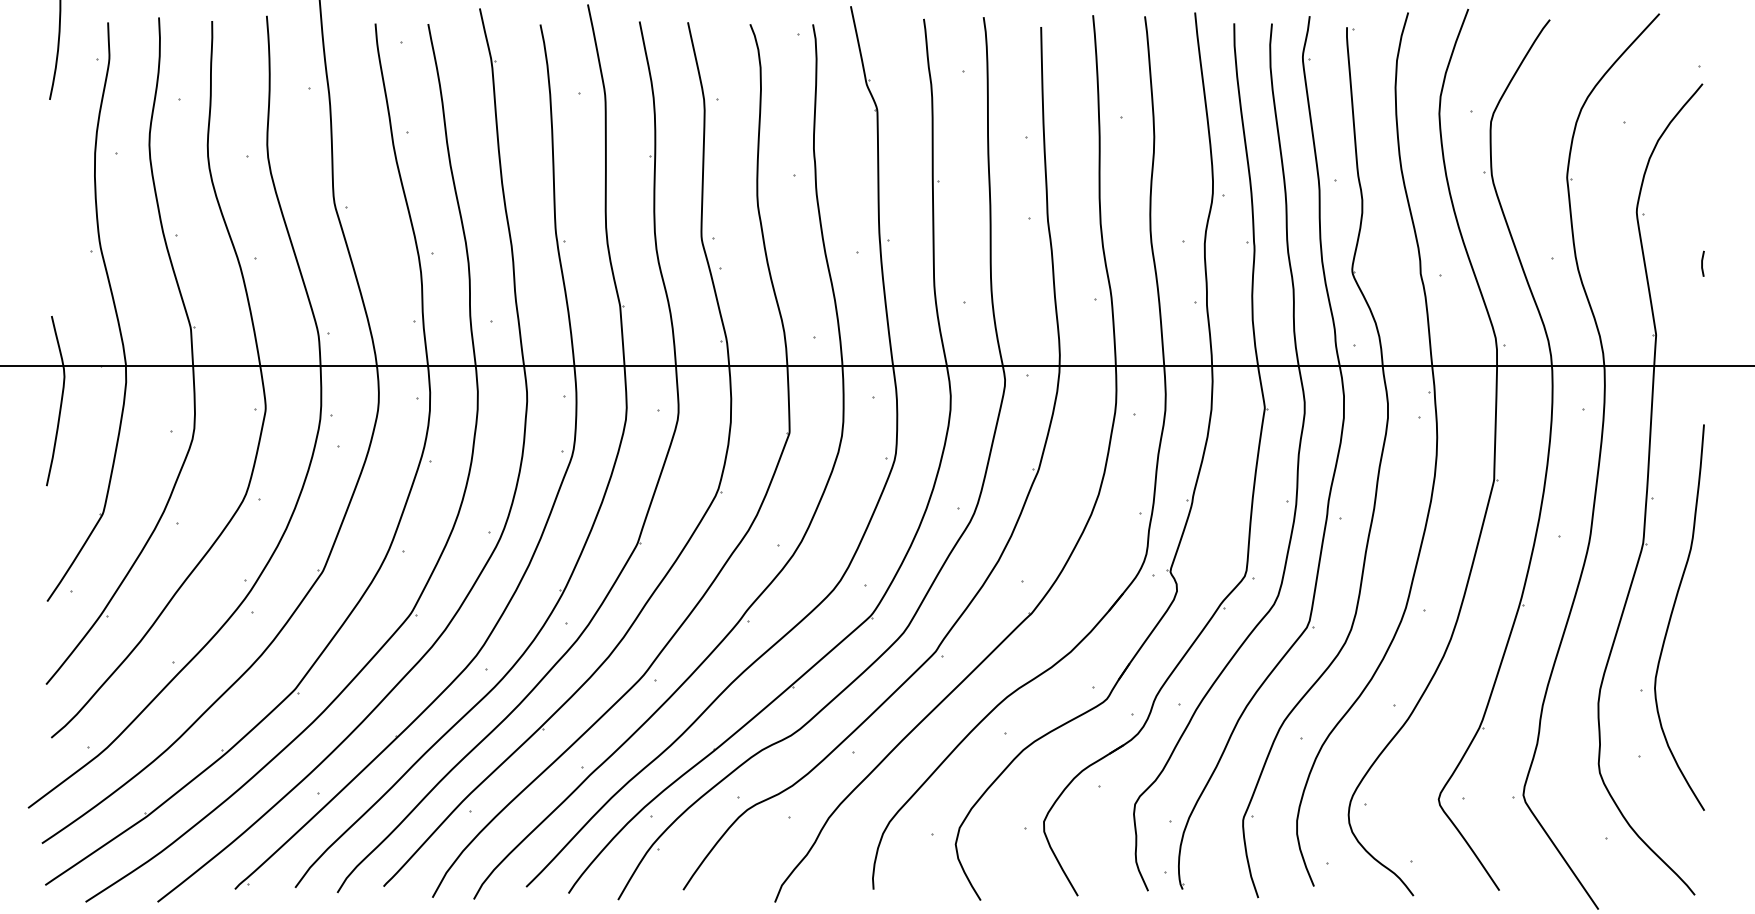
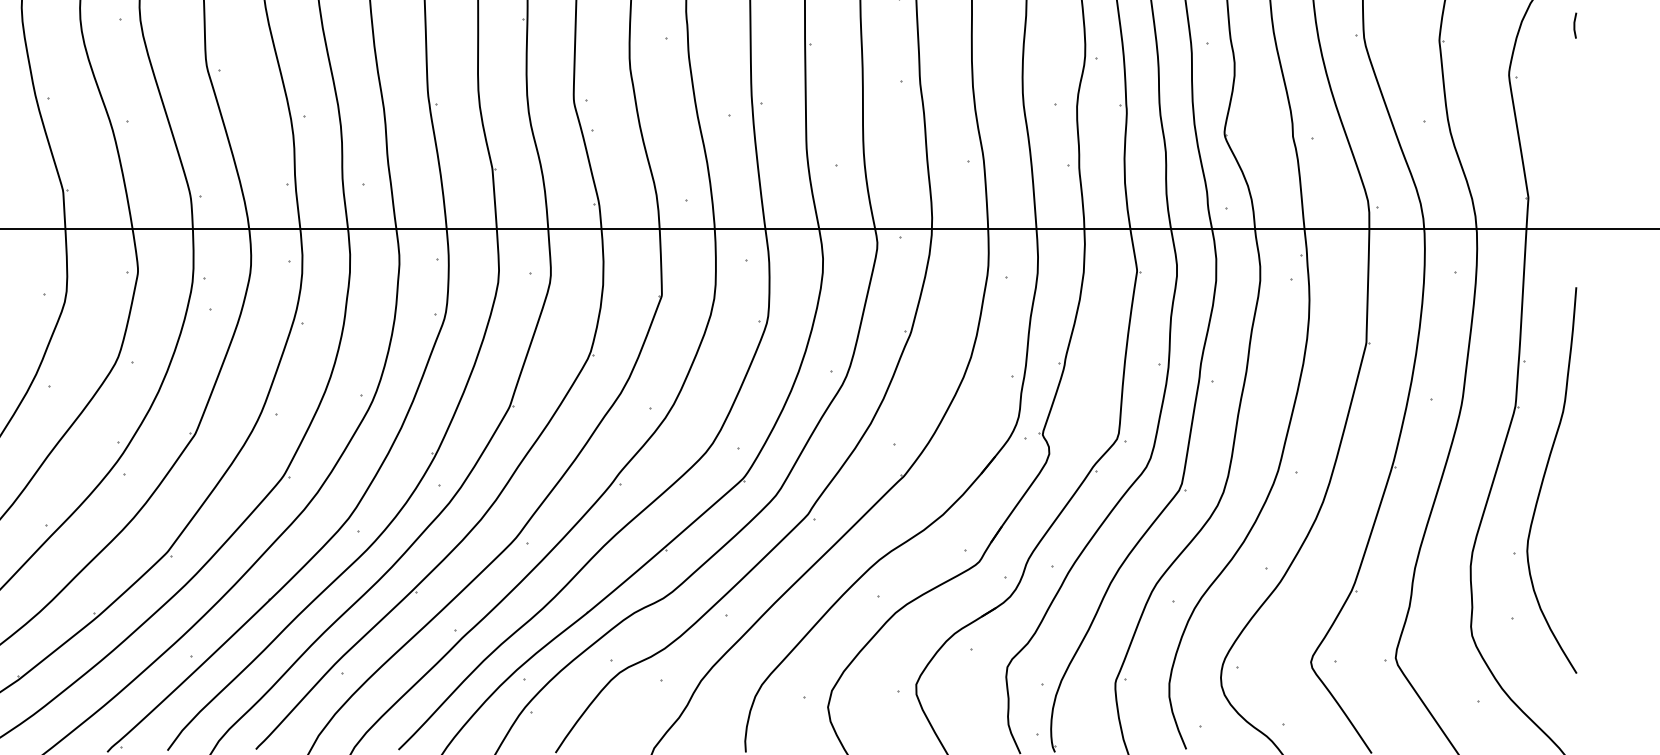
line: (1702, 263) -> (1574, 25), moved

